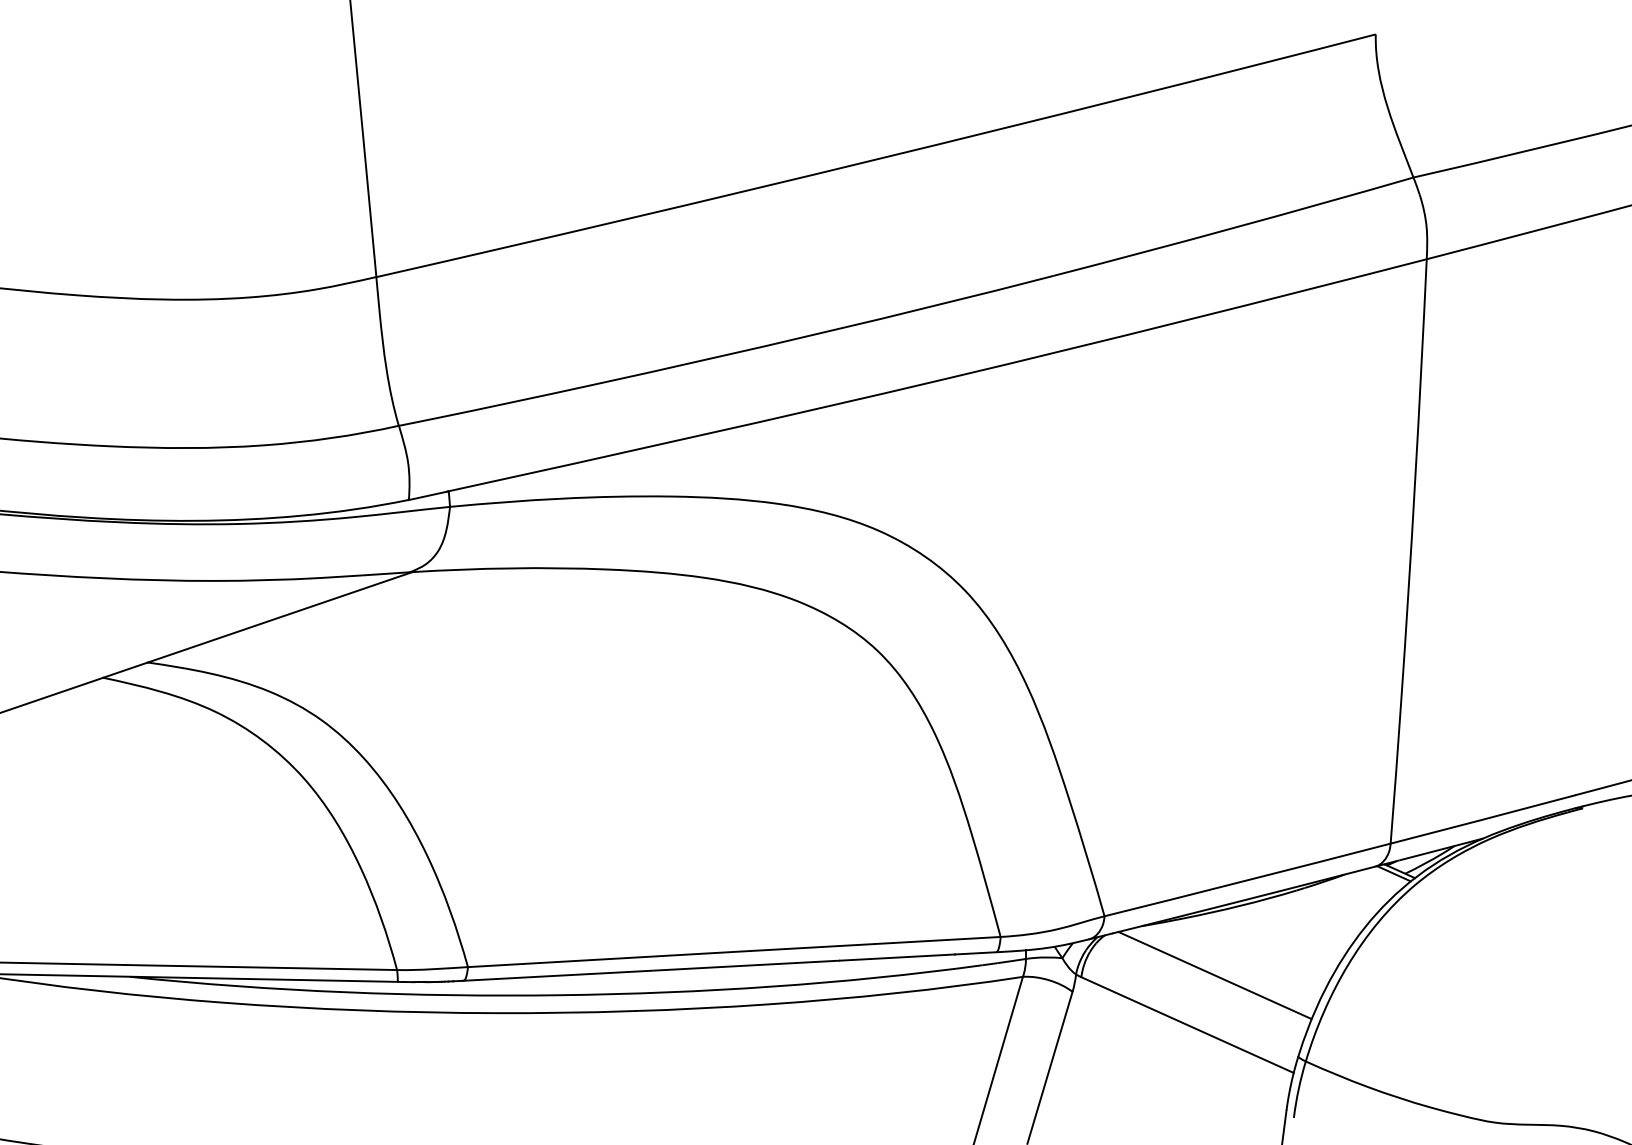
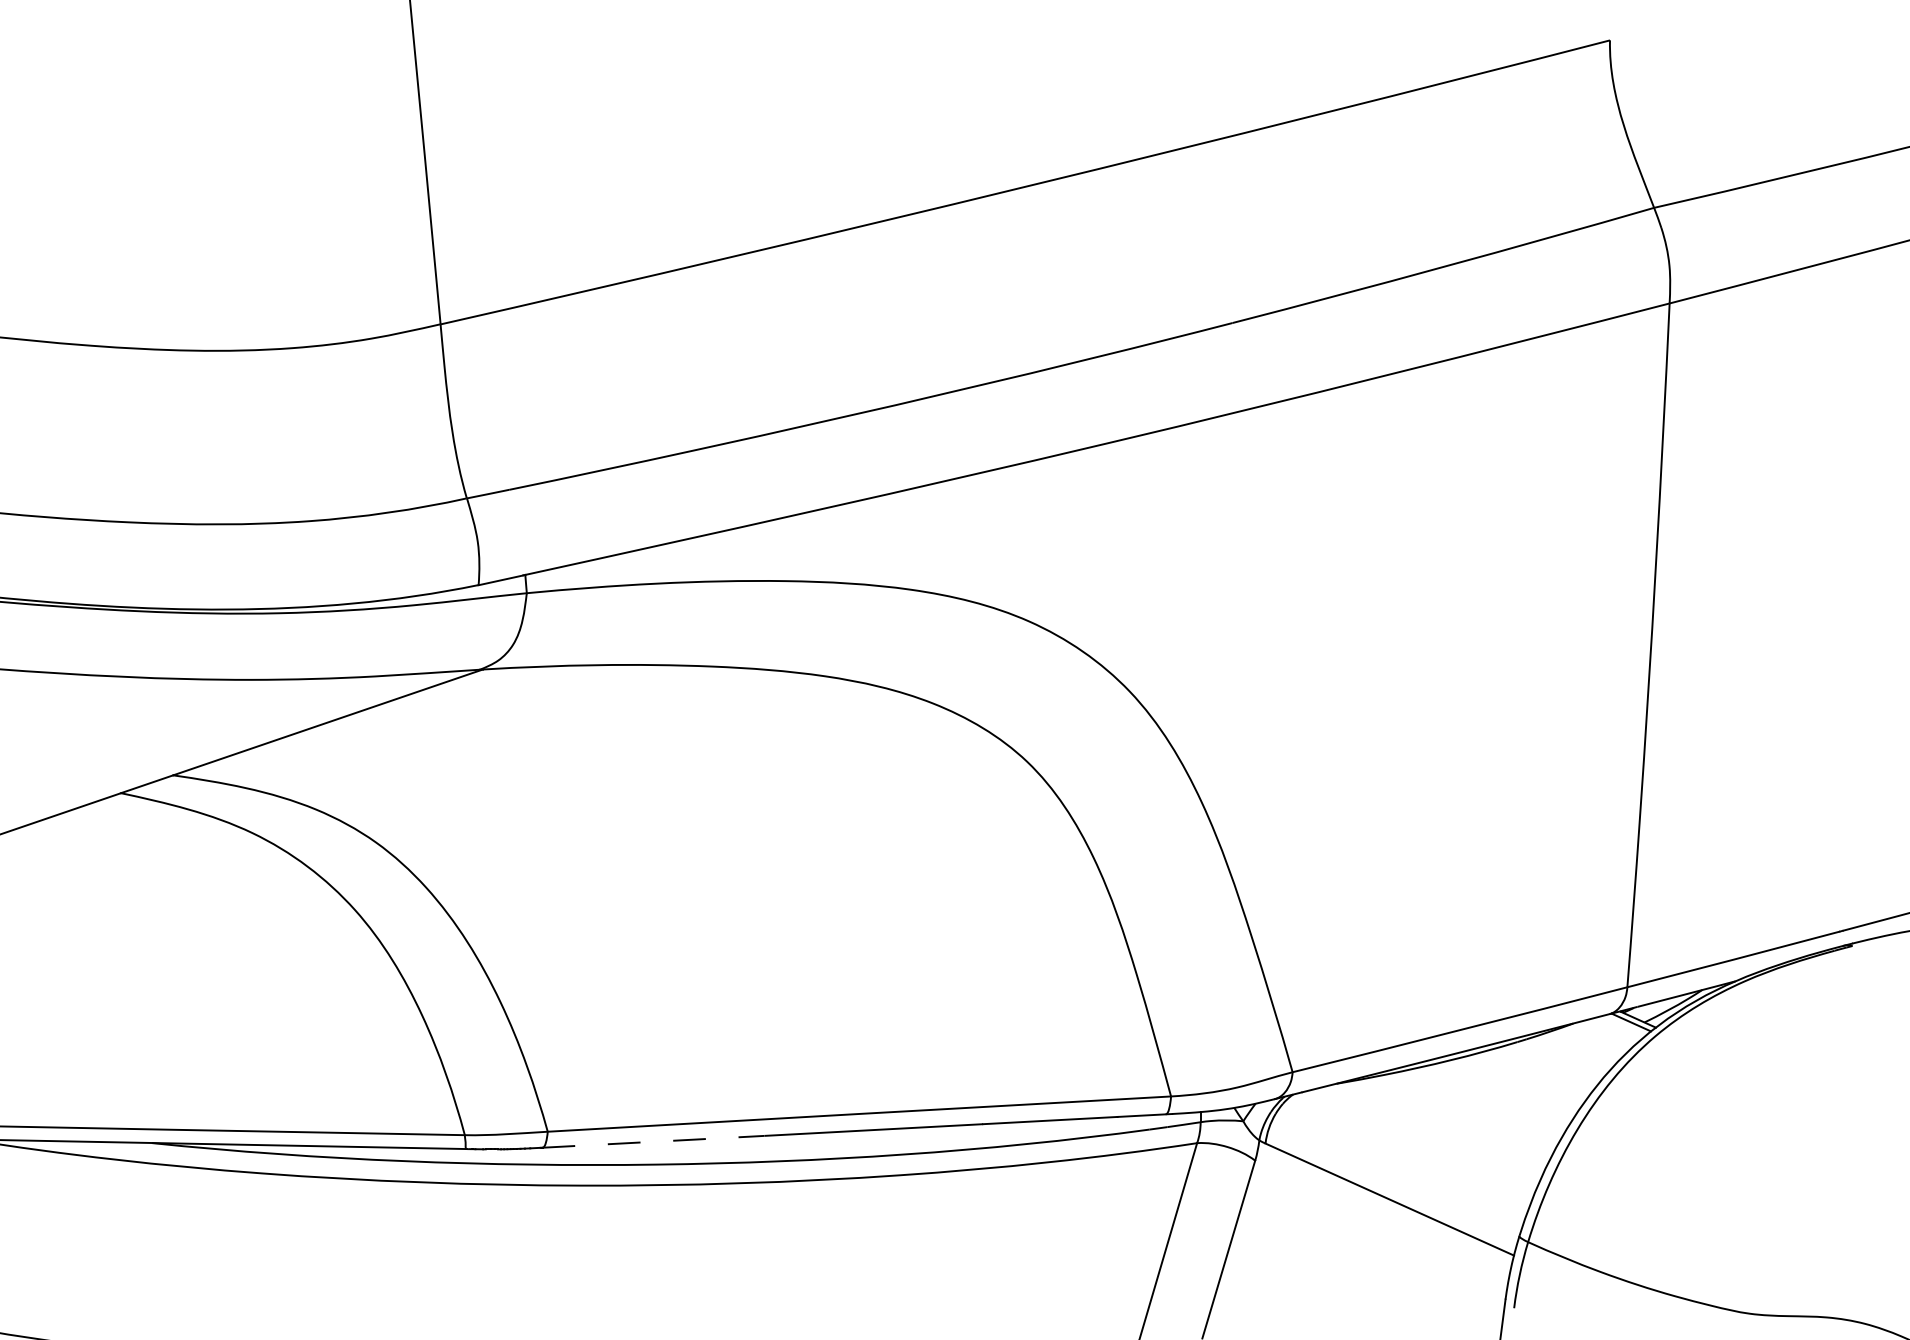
line: (557, 975) -> (652, 1141), solid -> dashed
line: (1214, 975) -> (1421, 1141), removed

